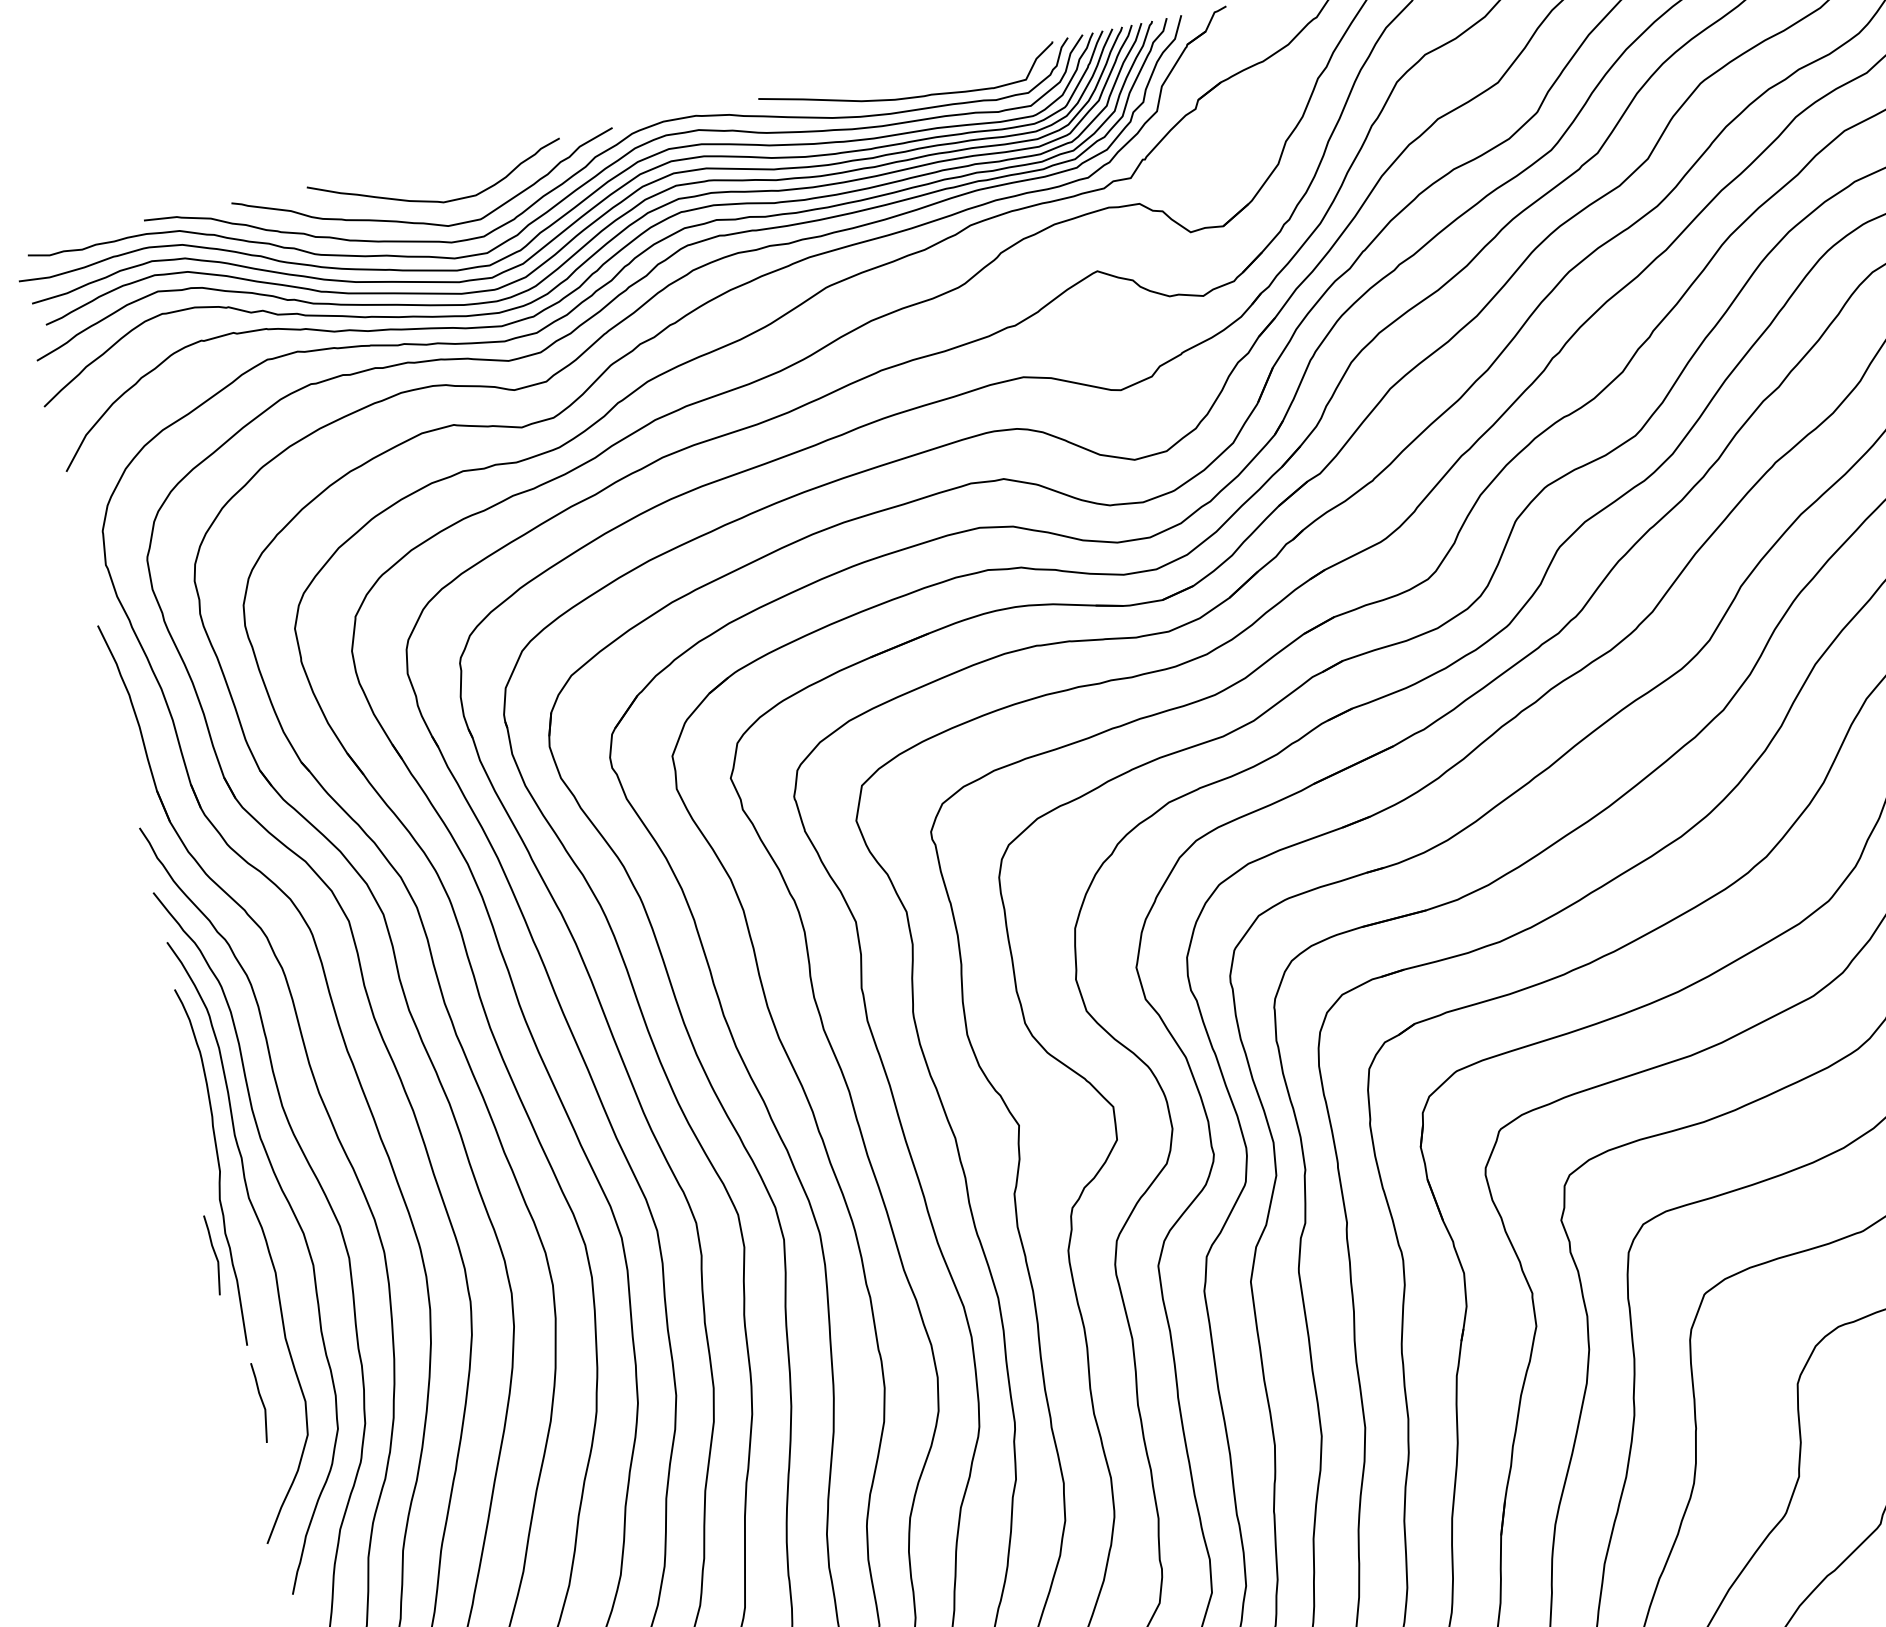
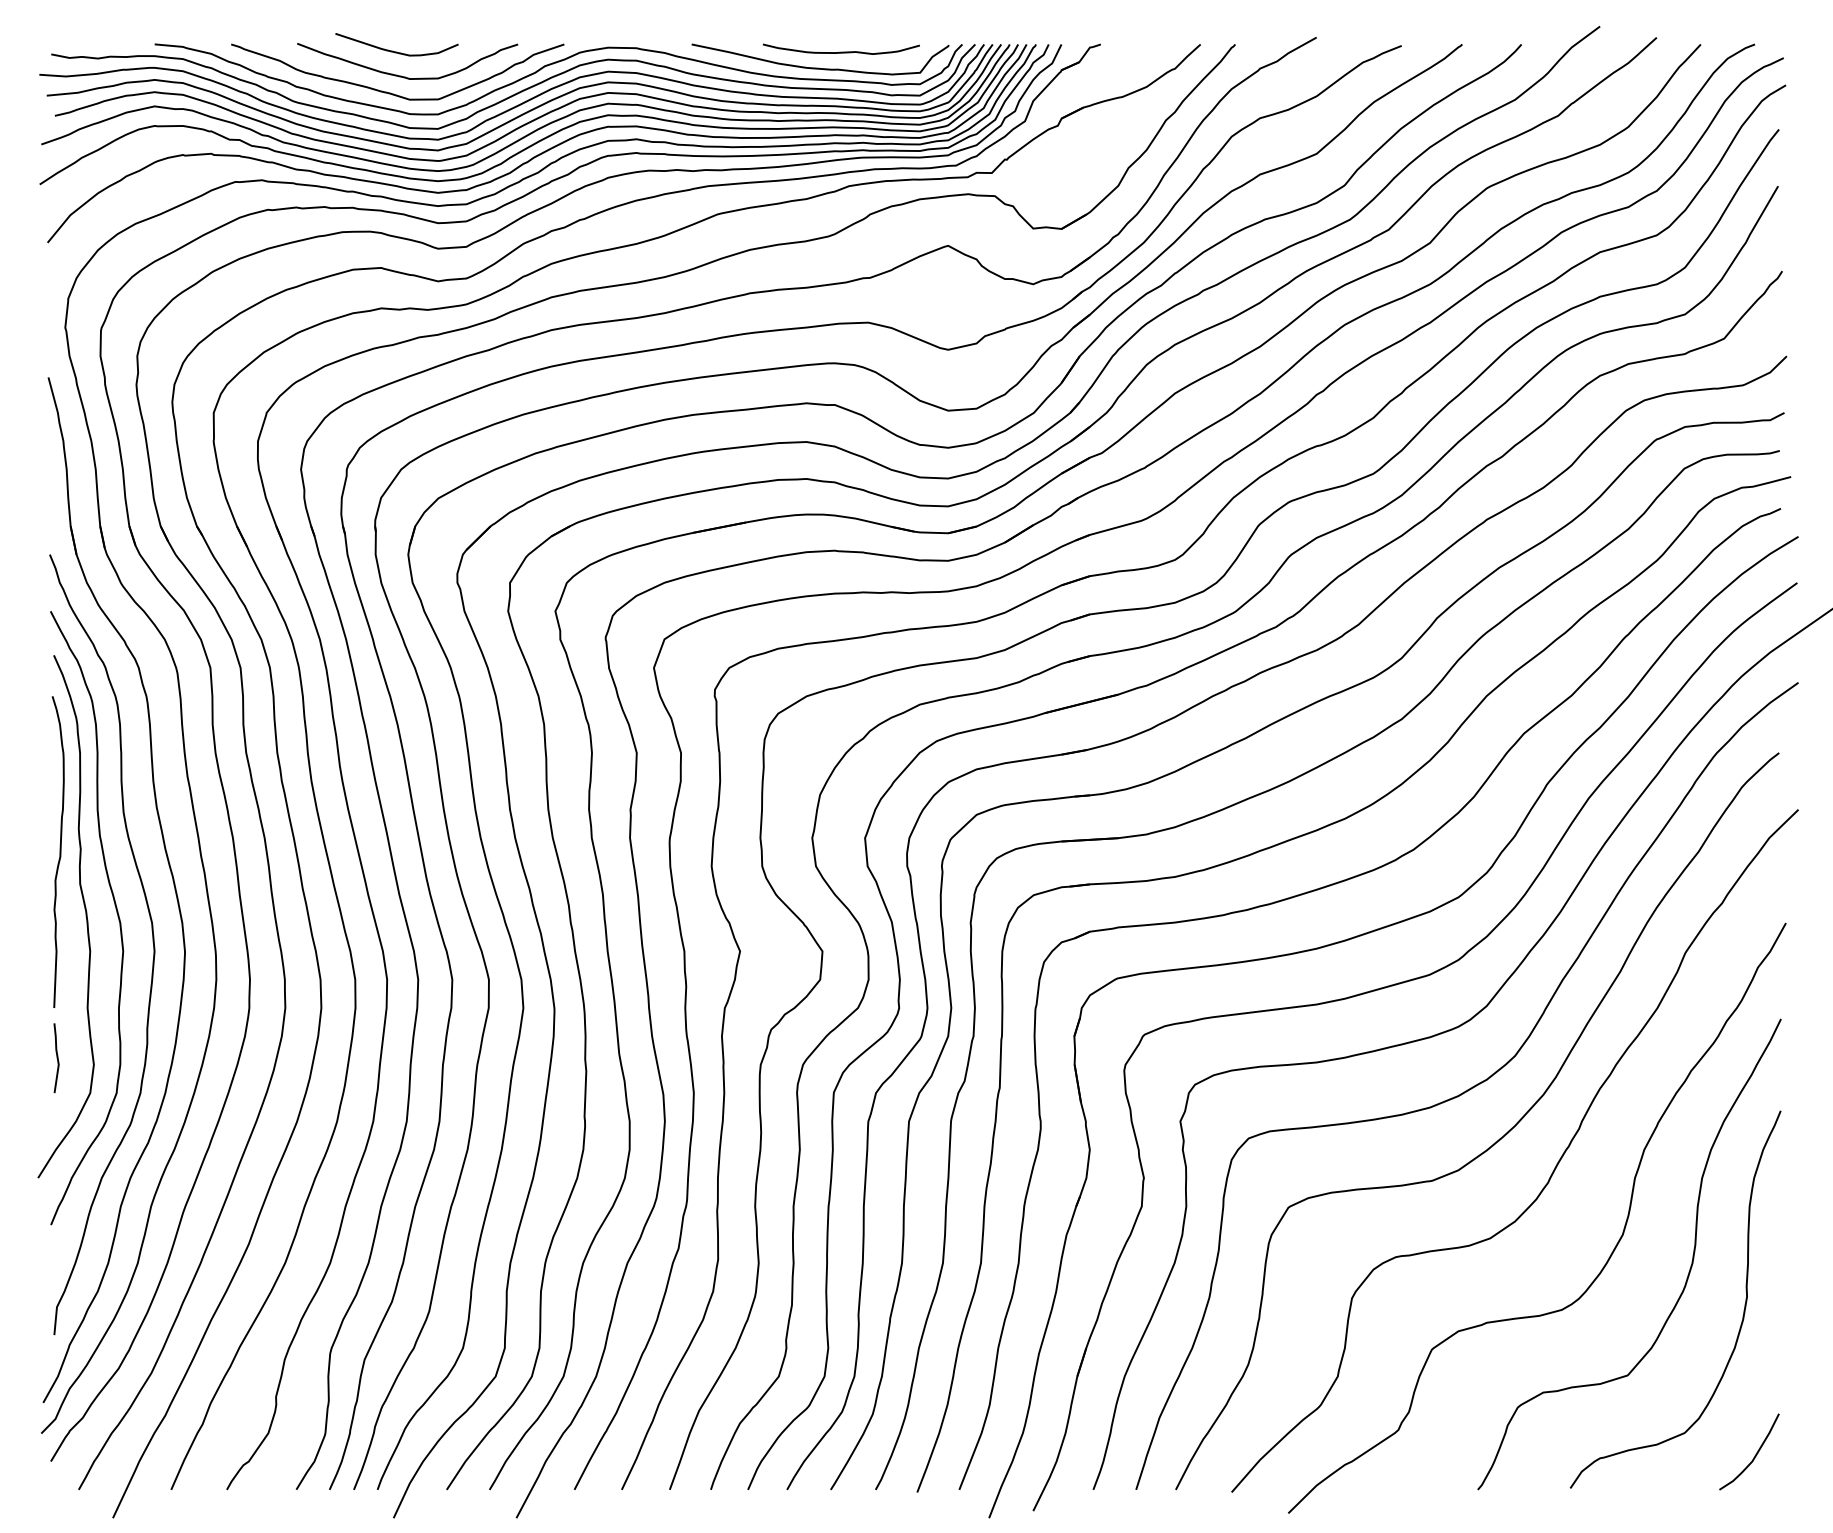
curve: (931, 73) -> (841, 51), added
curve: (422, 173) -> (396, 51), added
line: (214, 1254) -> (41, 925), removed

